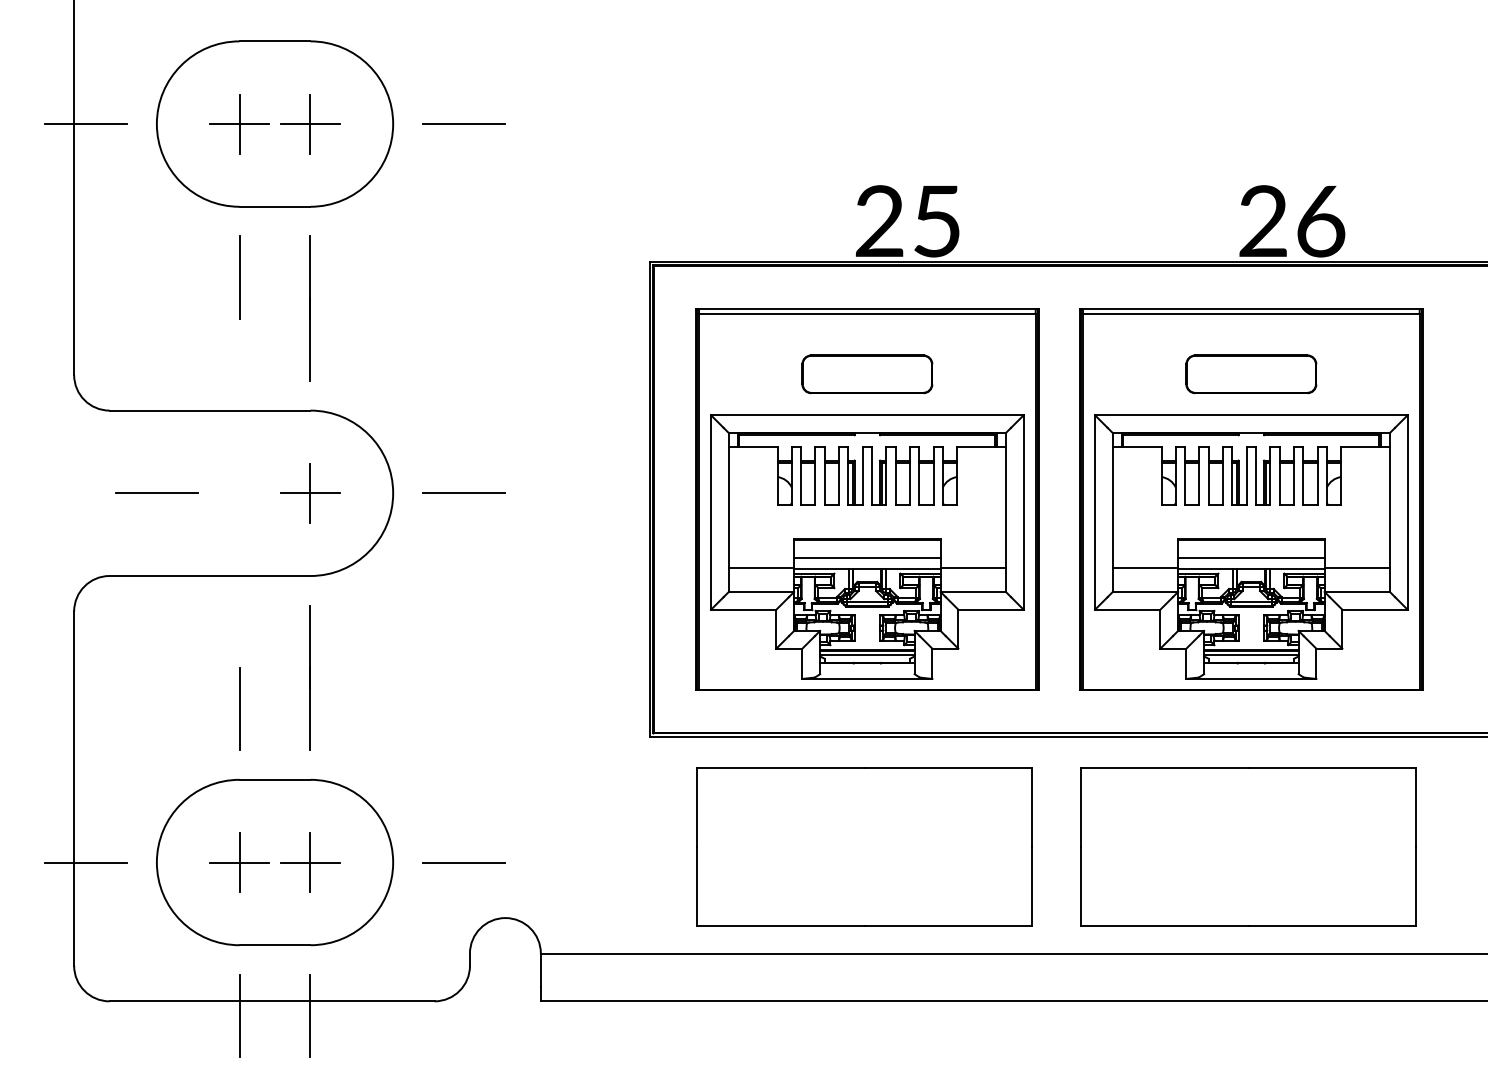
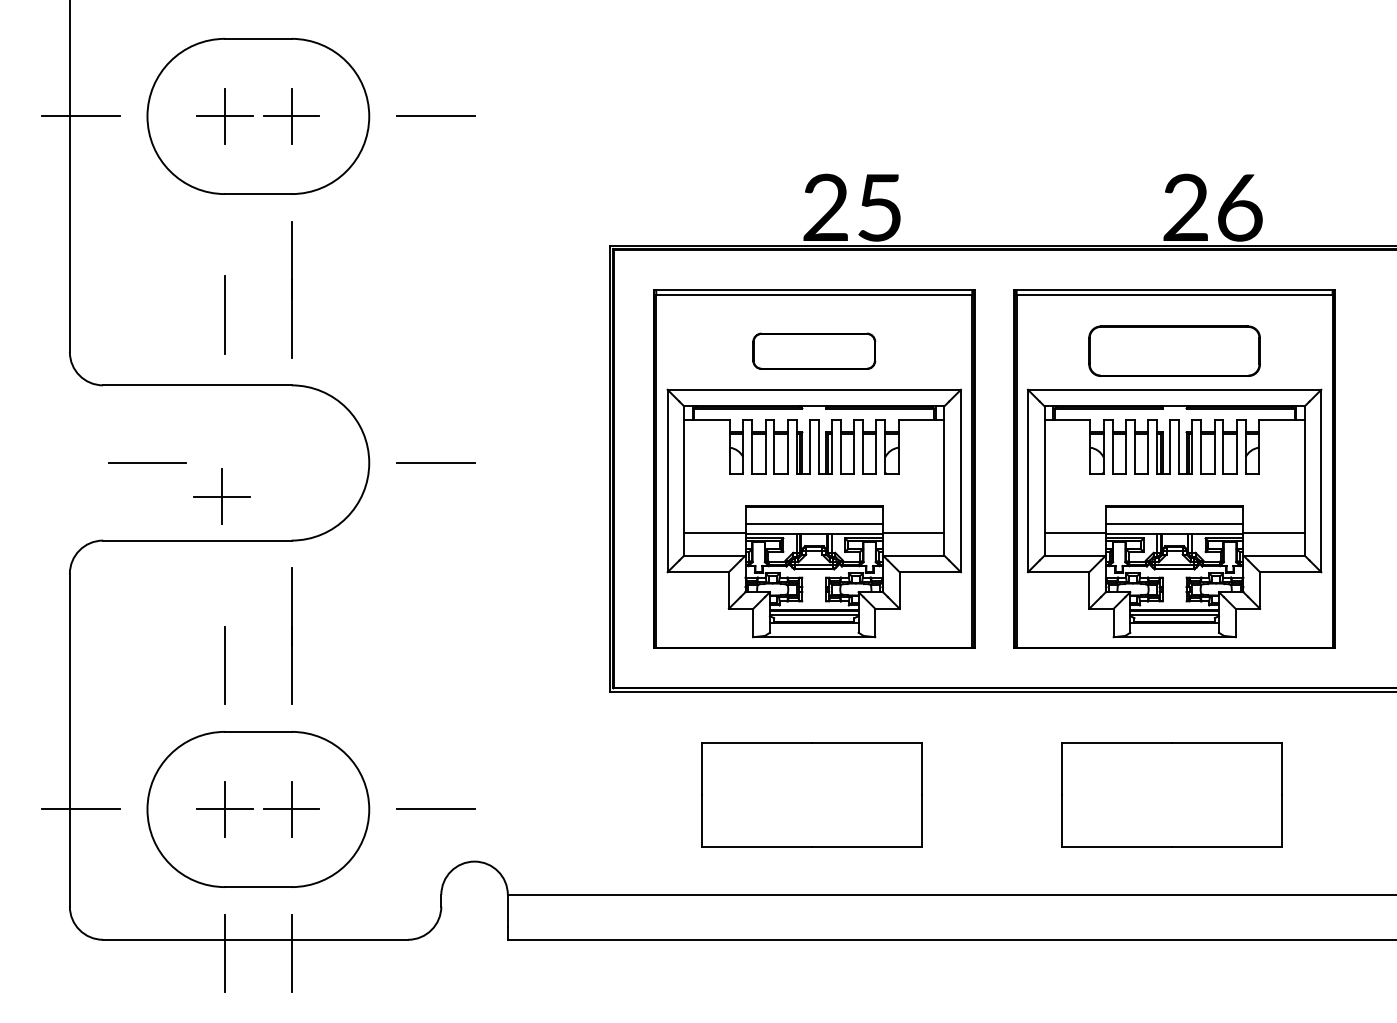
line: (239, 277) -> (225, 314), moved
part: (1251, 374) -> (1174, 351), size x1.4
part: (310, 493) -> (222, 496), moved
part: (864, 846) -> (811, 794), size x0.7
part: (1248, 846) -> (1171, 794), size x0.7

